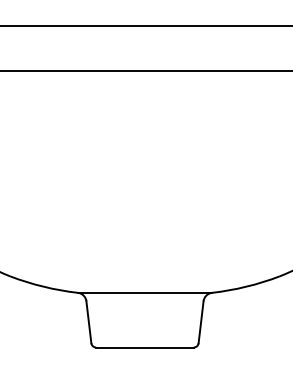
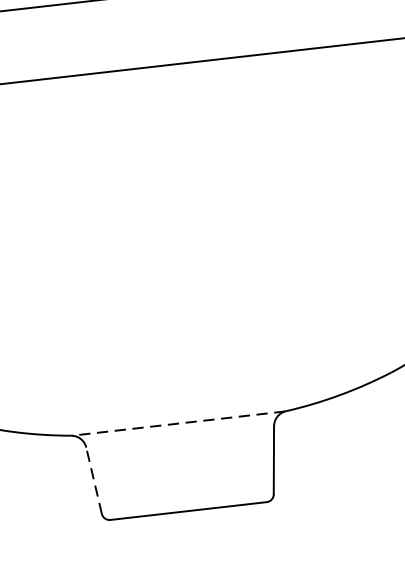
line: (145, 292) -> (179, 422), solid -> dashed
line: (88, 321) -> (93, 479), solid -> dashed

